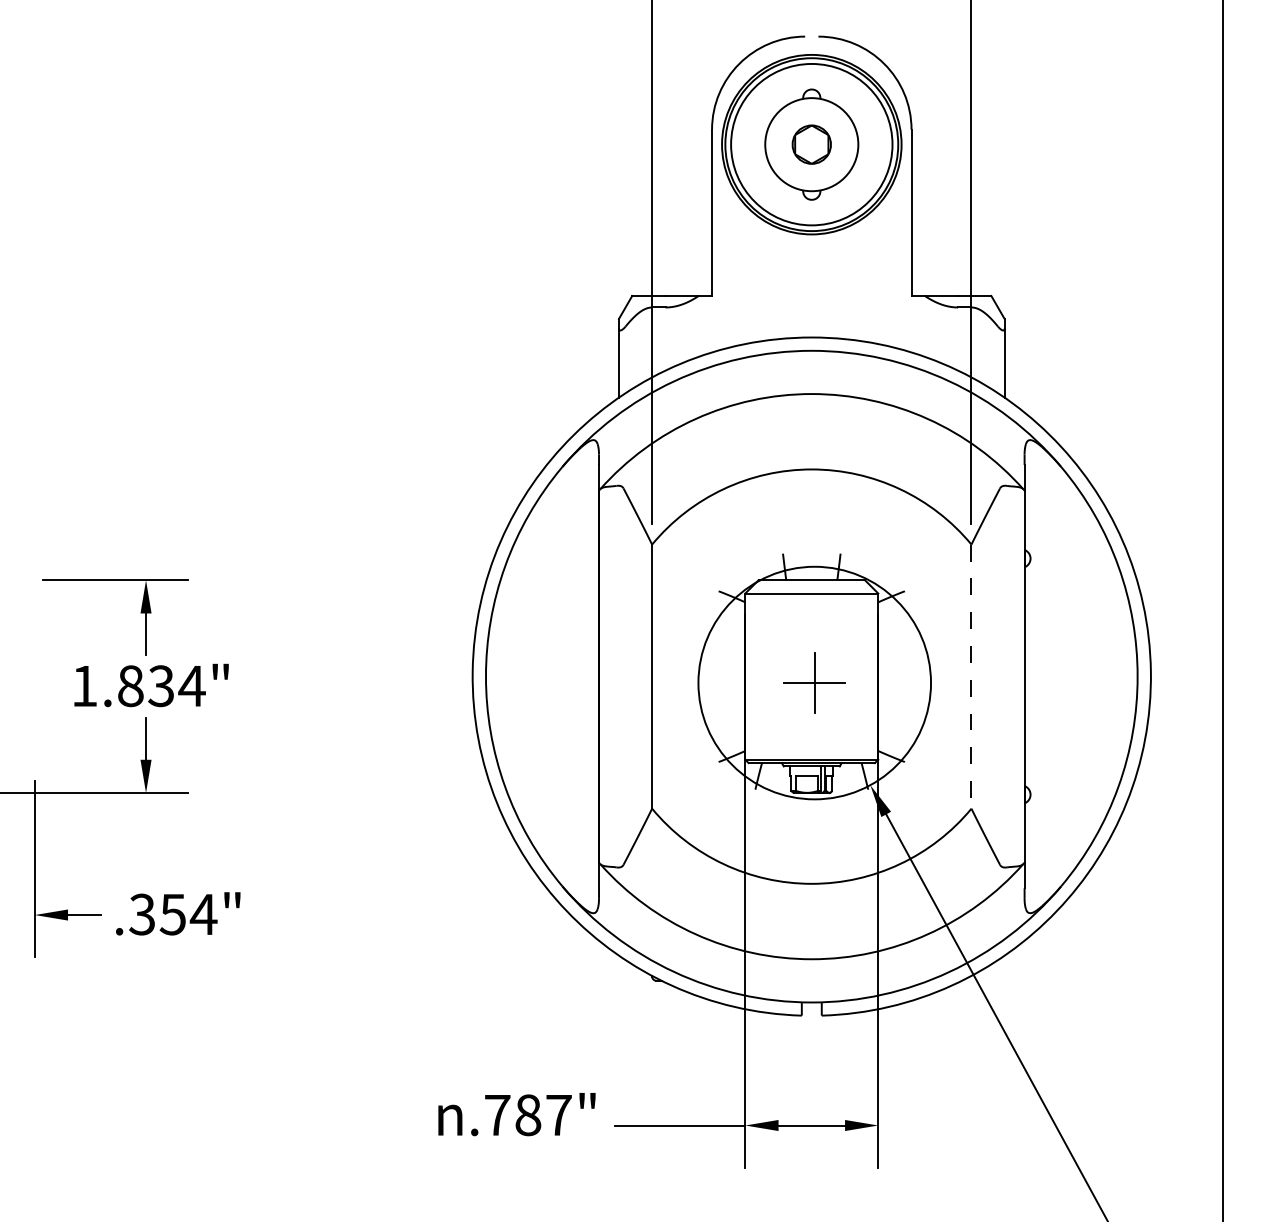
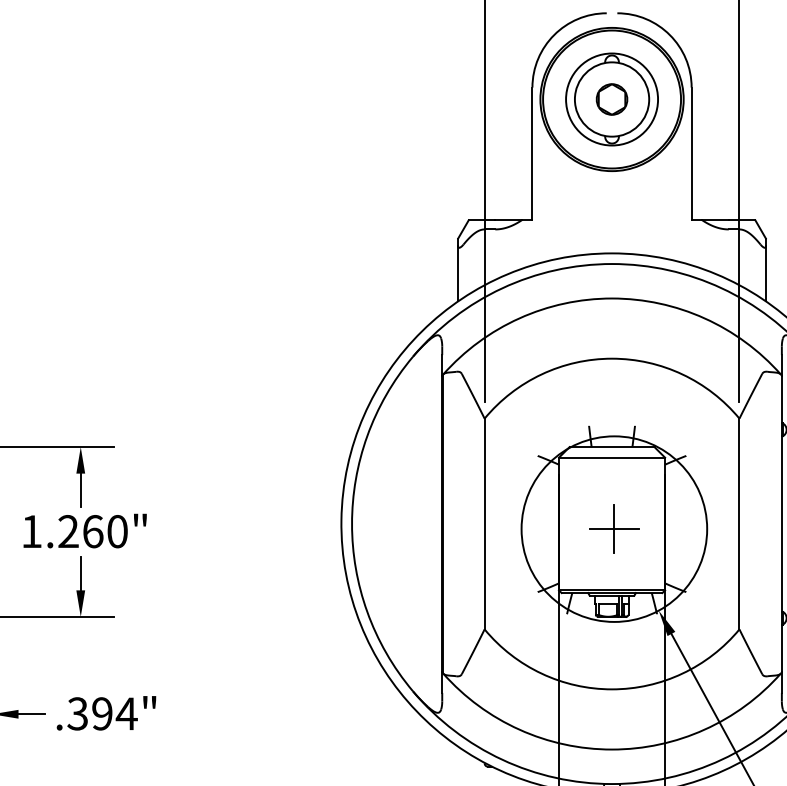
circle: (811, 144) -> (611, 99), size x0.71
line: (971, 677) -> (739, 524), dashed -> solid
text: (161, 686) -> (93, 531), 1.834" -> 1.260"
text: (172, 914) -> (101, 713), .354" -> .394"

